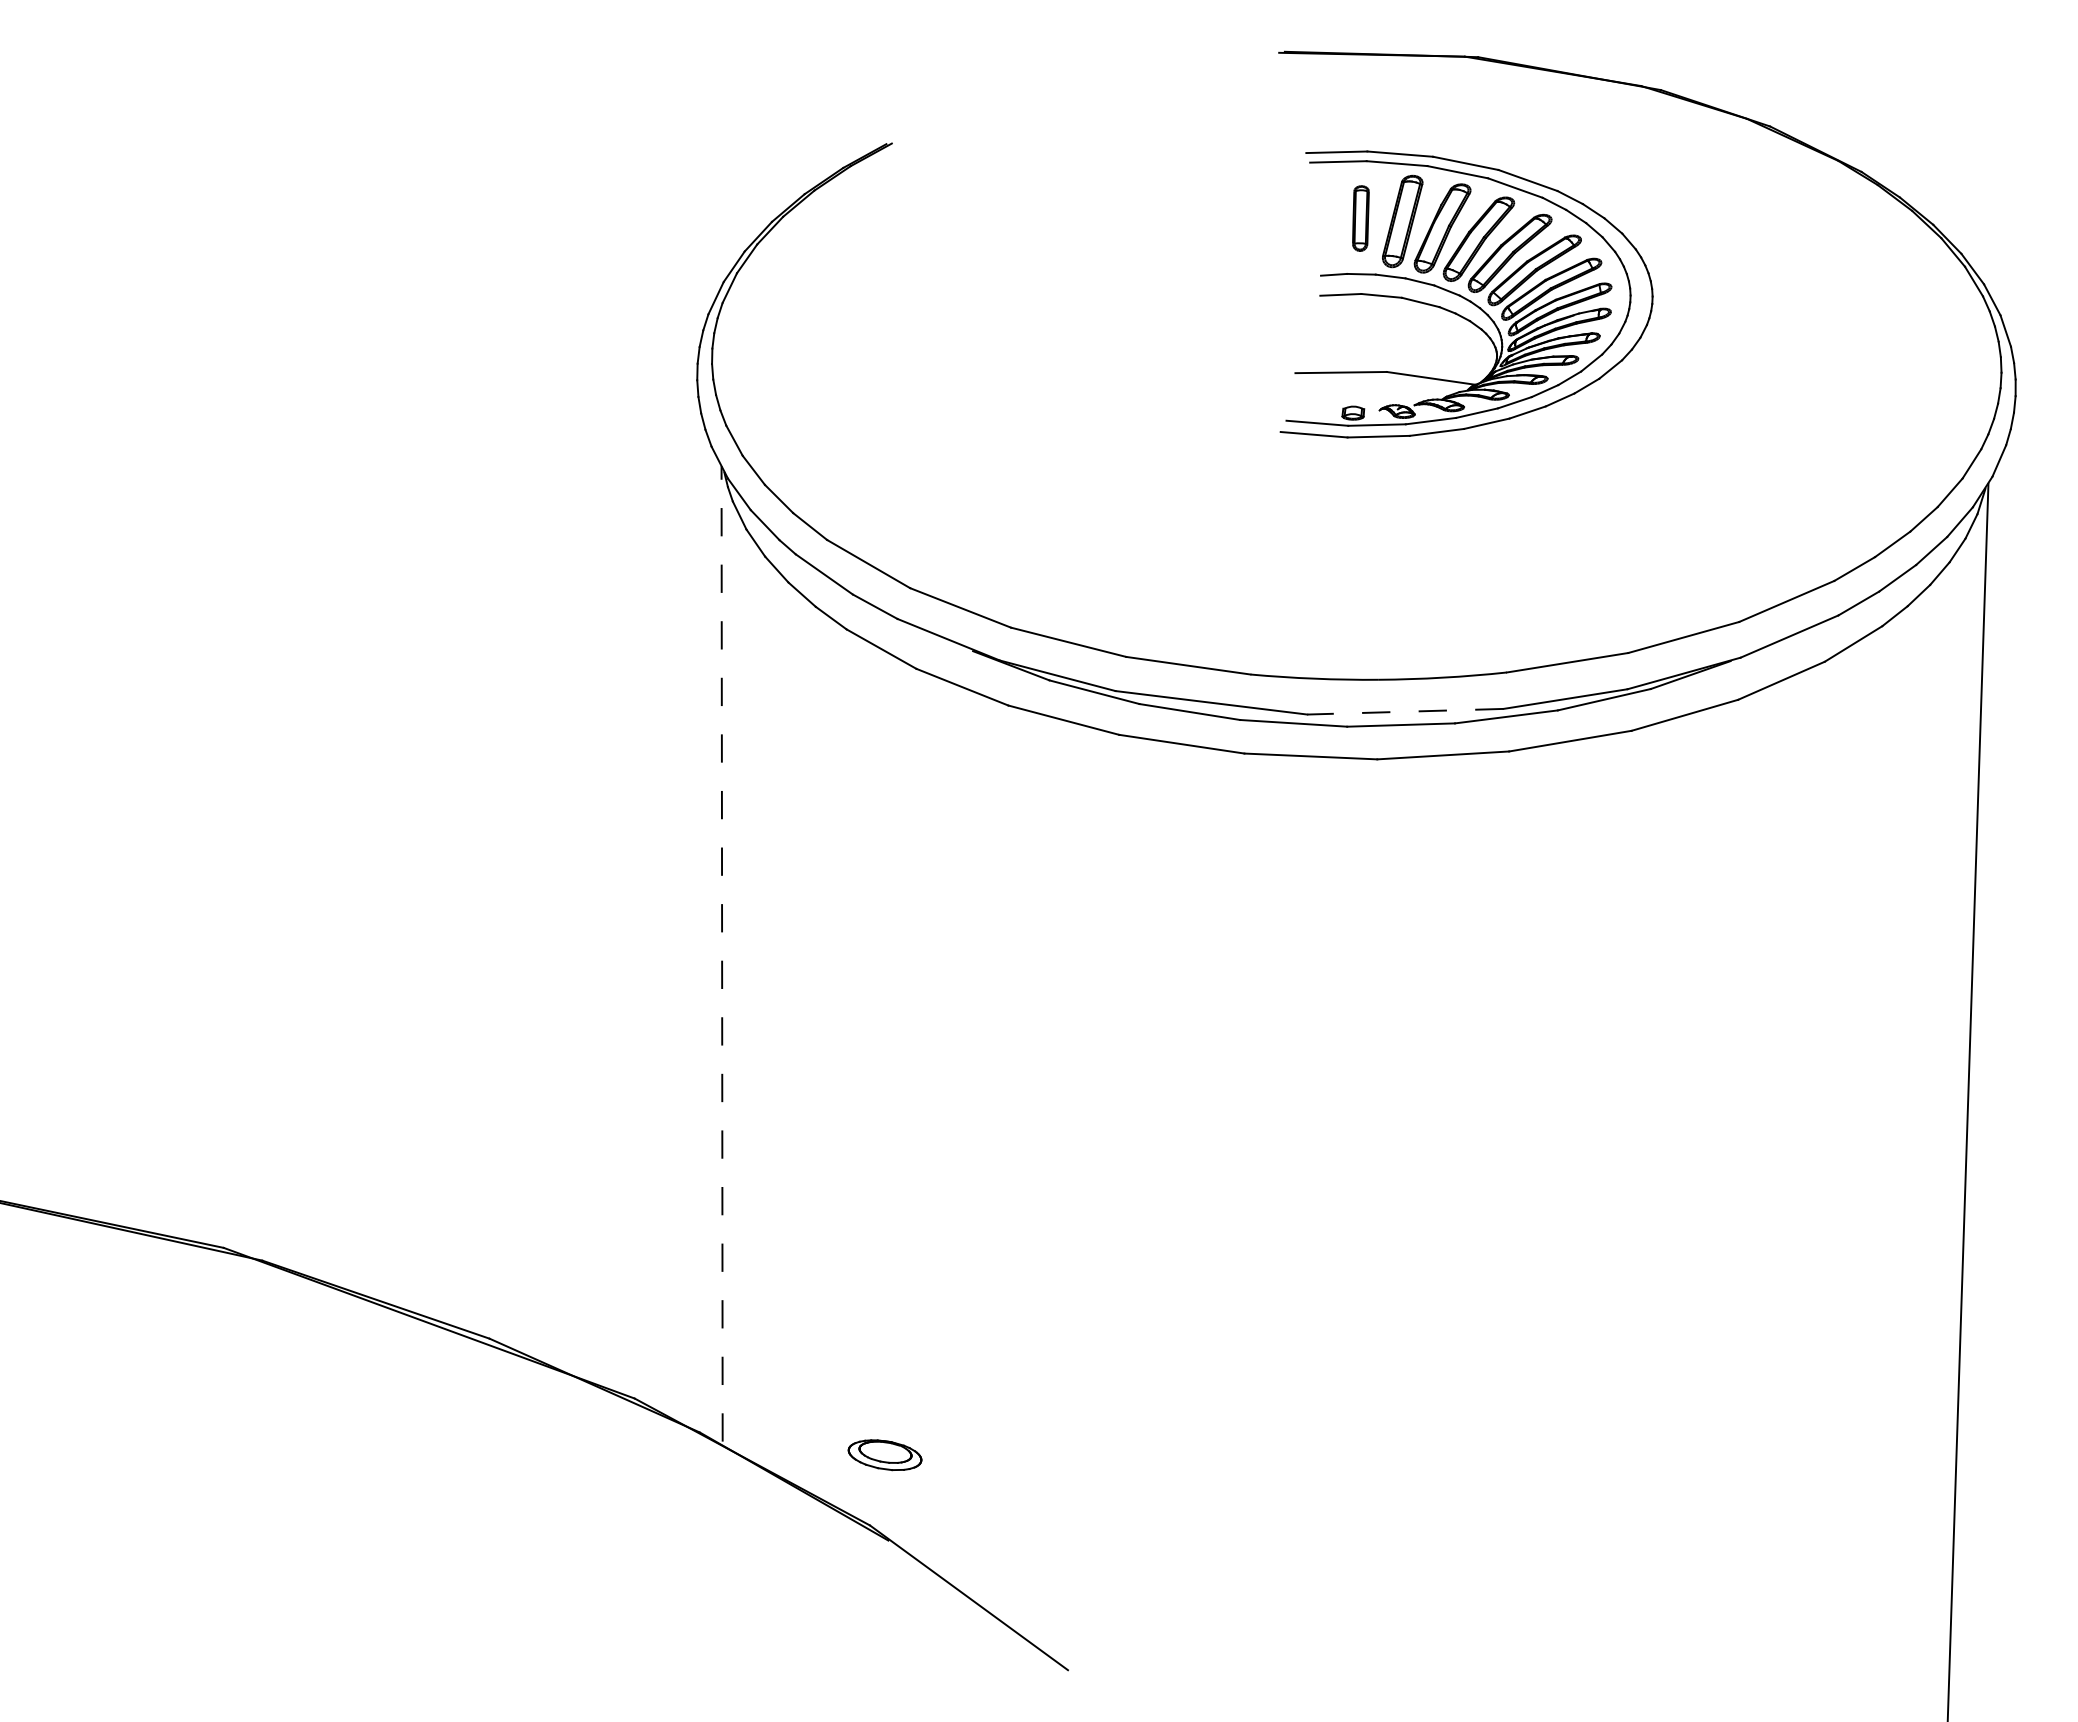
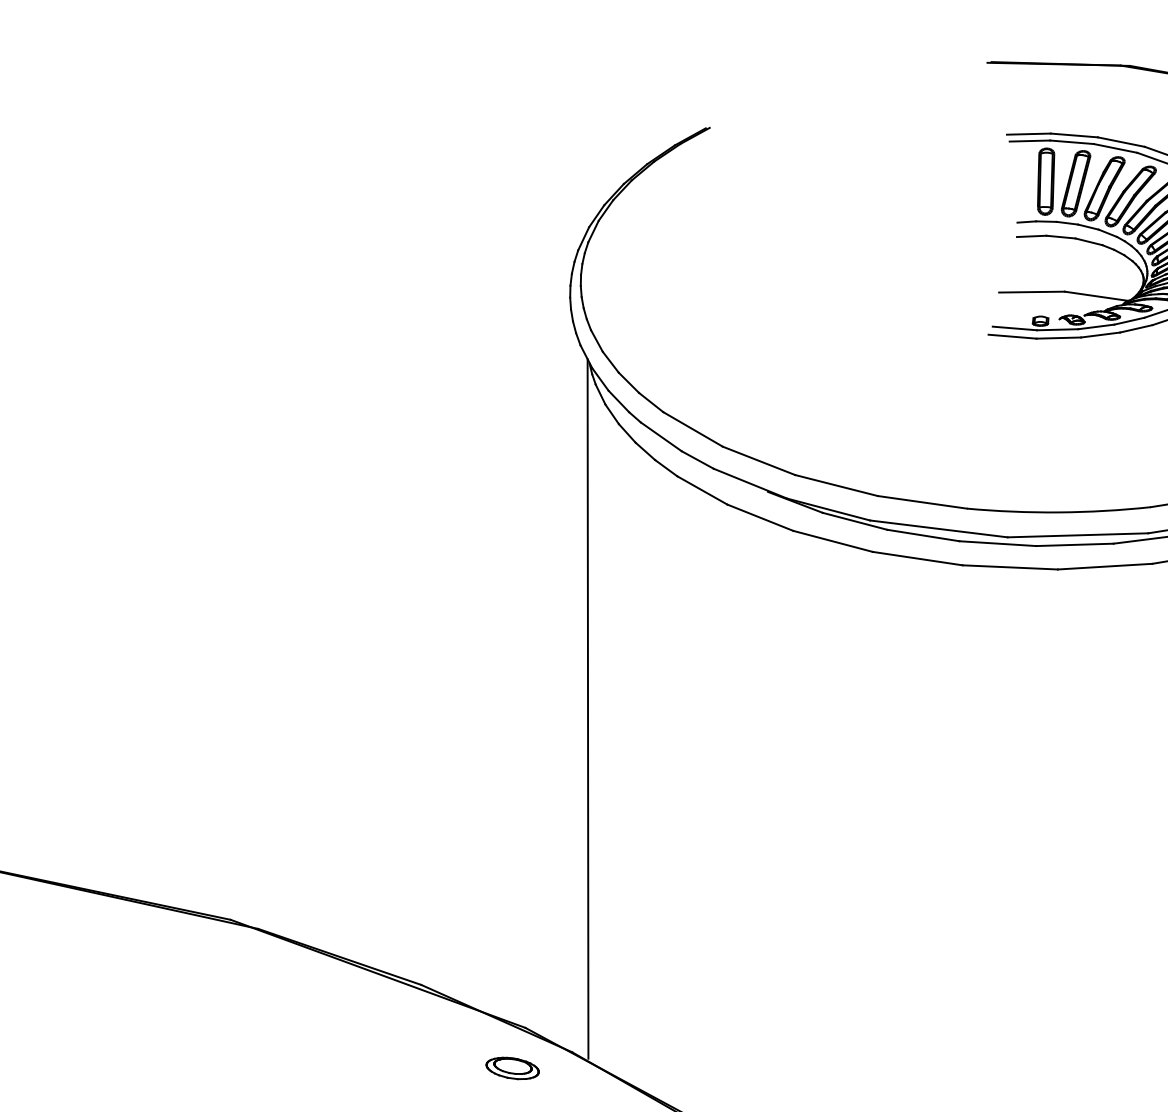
part: (1360, 218) -> (1045, 181), size x1.43
line: (1404, 711) -> (1077, 535), dashed -> solid
line: (722, 953) -> (588, 708), dashed -> solid
part: (884, 1455) -> (512, 1068), moved

